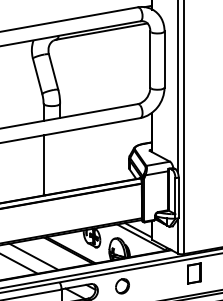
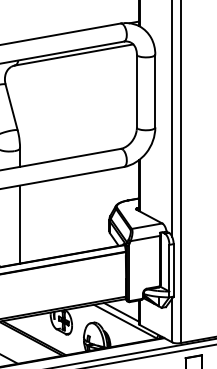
line: (60, 162) -> (20, 224), added

